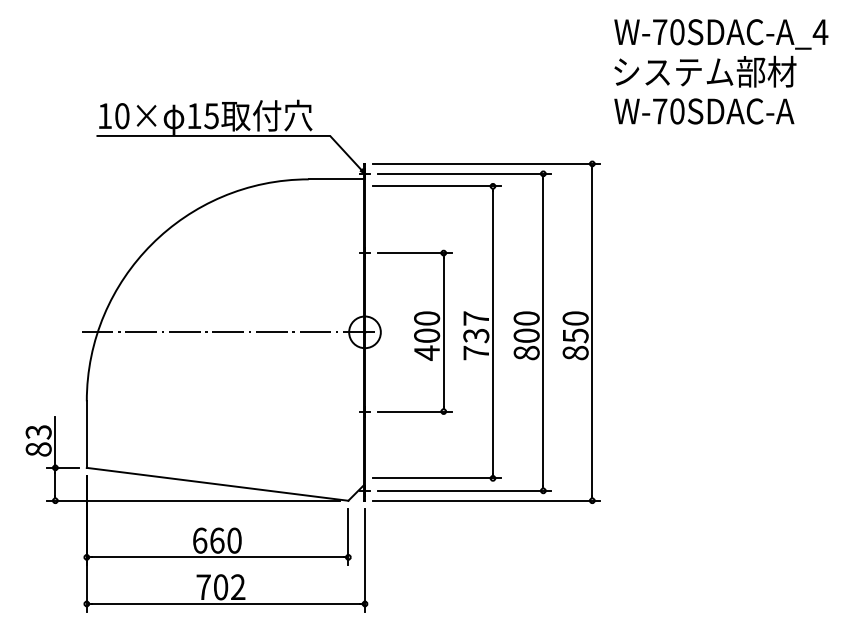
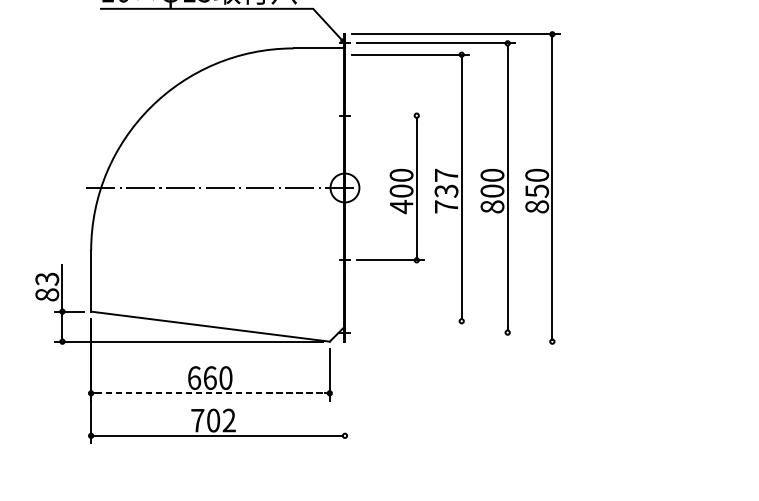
line: (414, 253) -> (390, 116), removed
line: (436, 478) -> (410, 321), removed
line: (464, 490) -> (435, 332), removed
line: (486, 500) -> (455, 341), removed
line: (218, 557) -> (211, 393), solid -> dashed
line: (365, 559) -> (345, 395), removed

